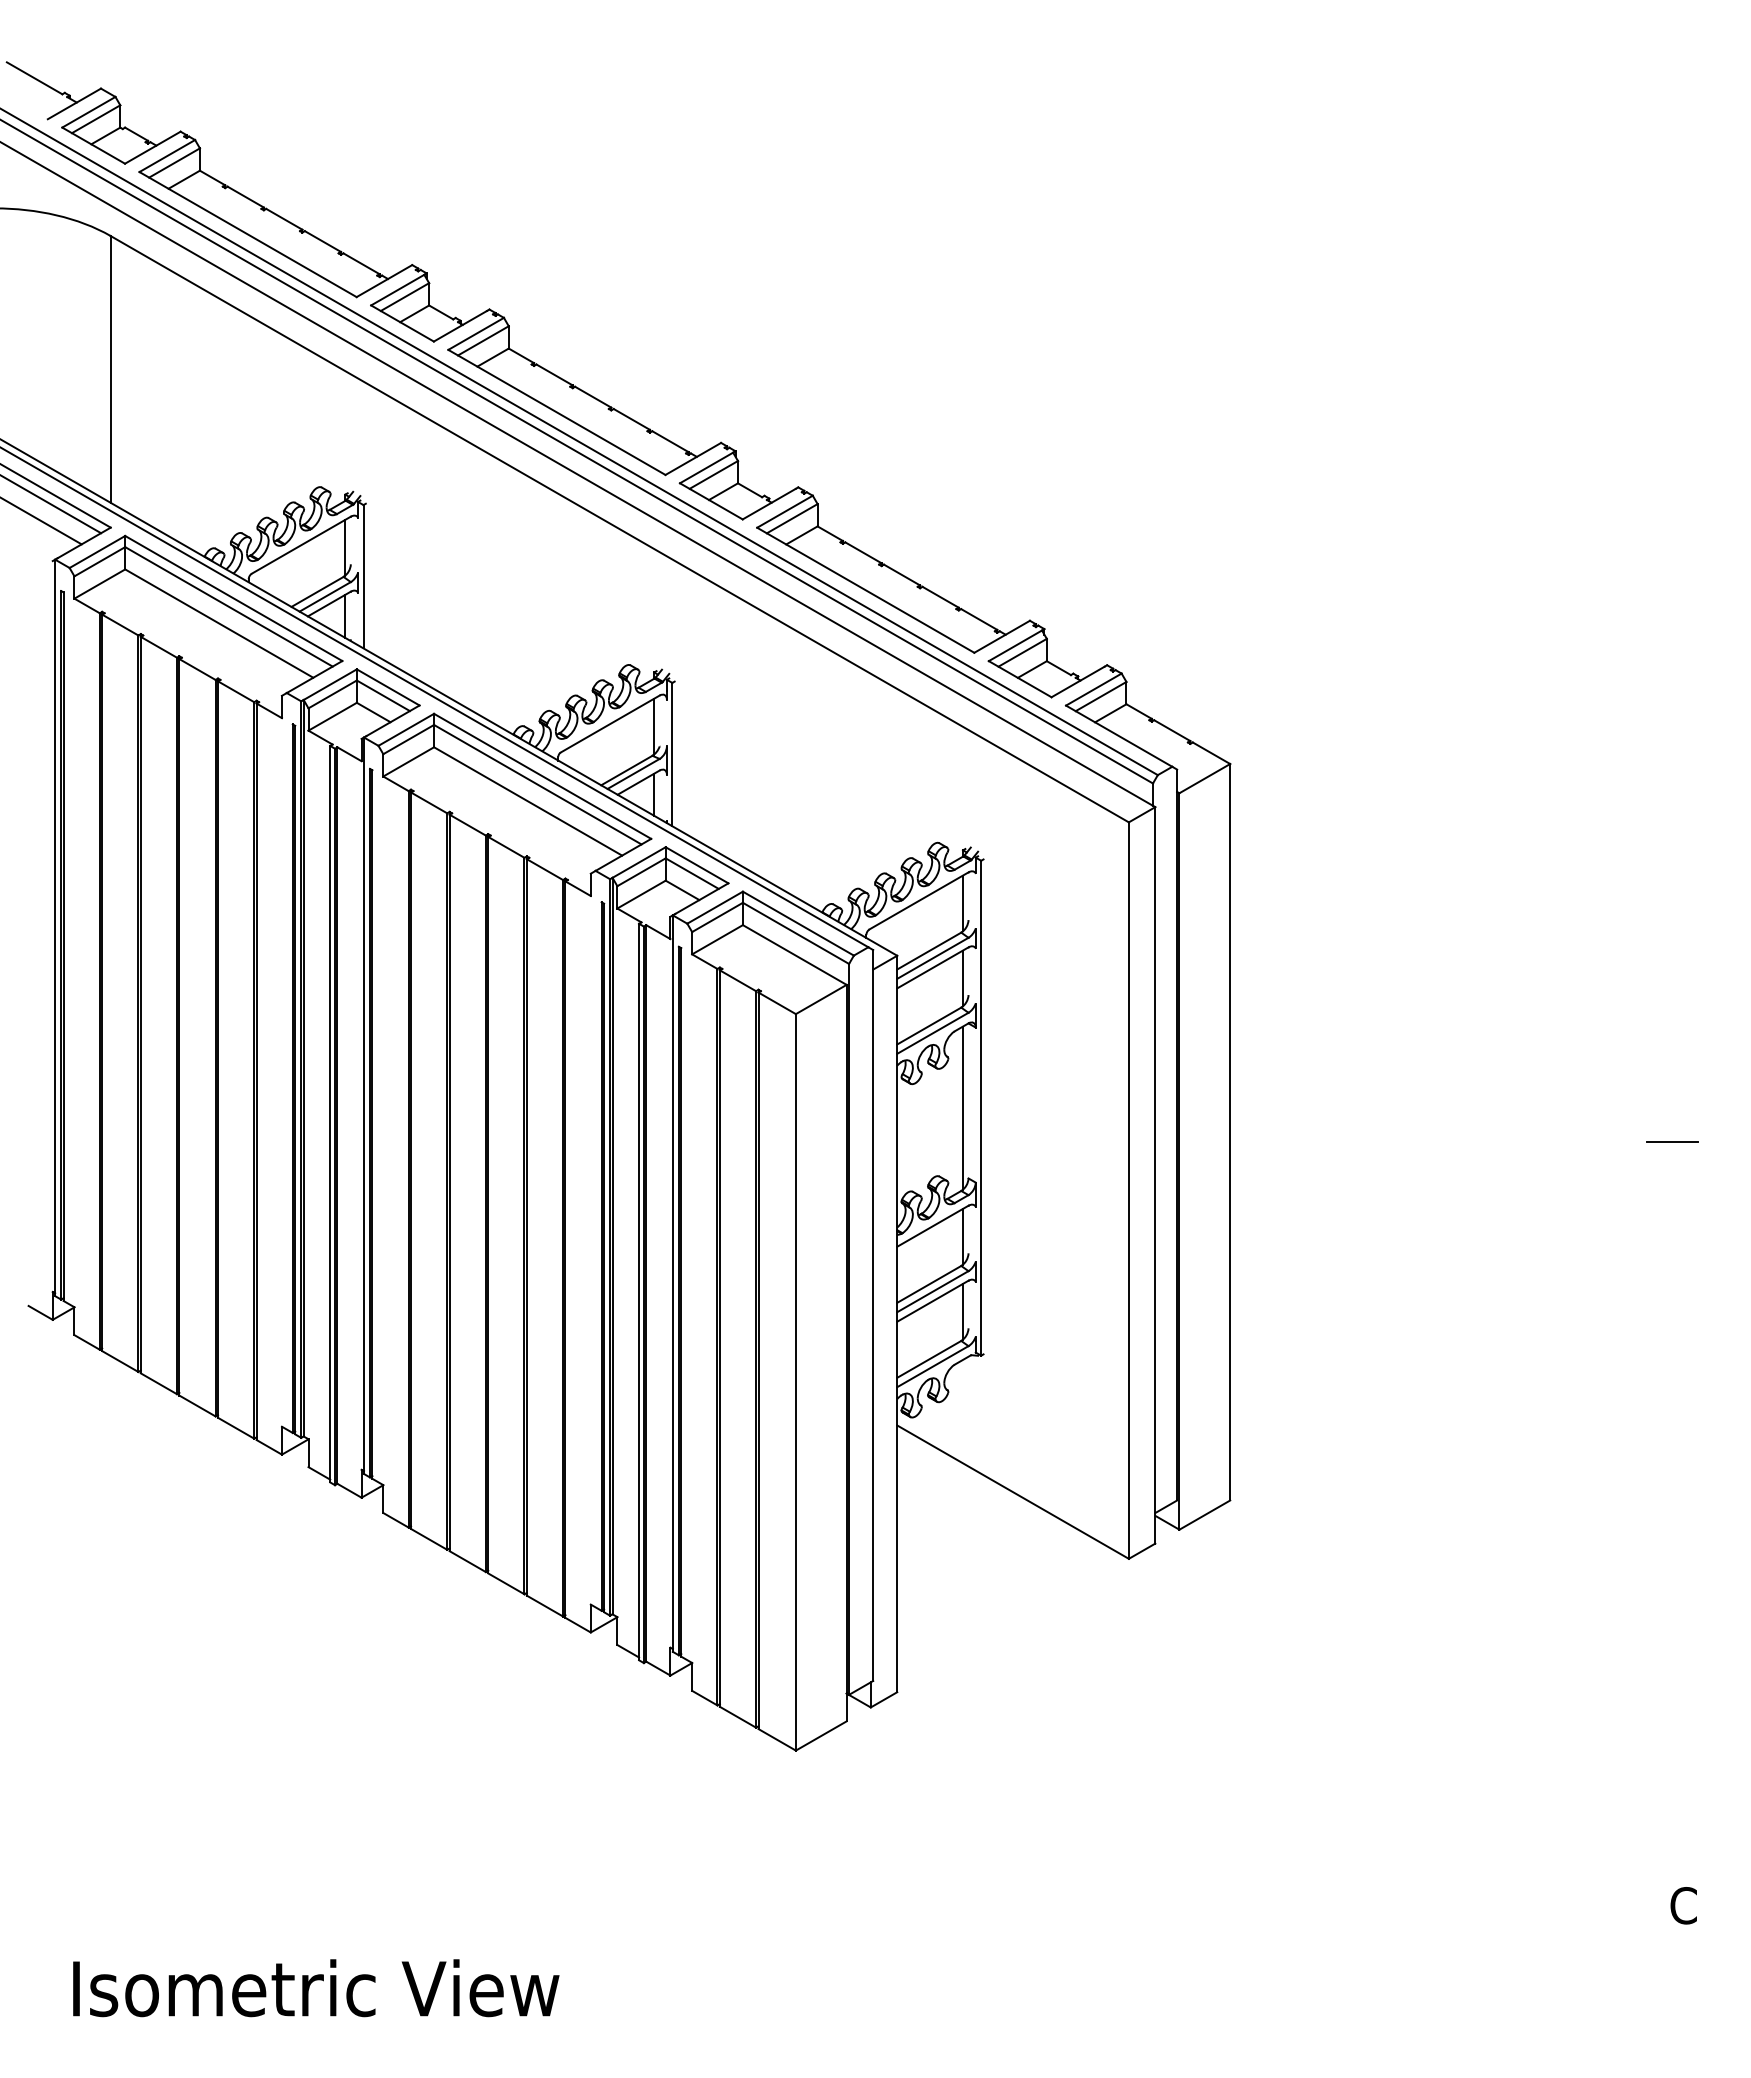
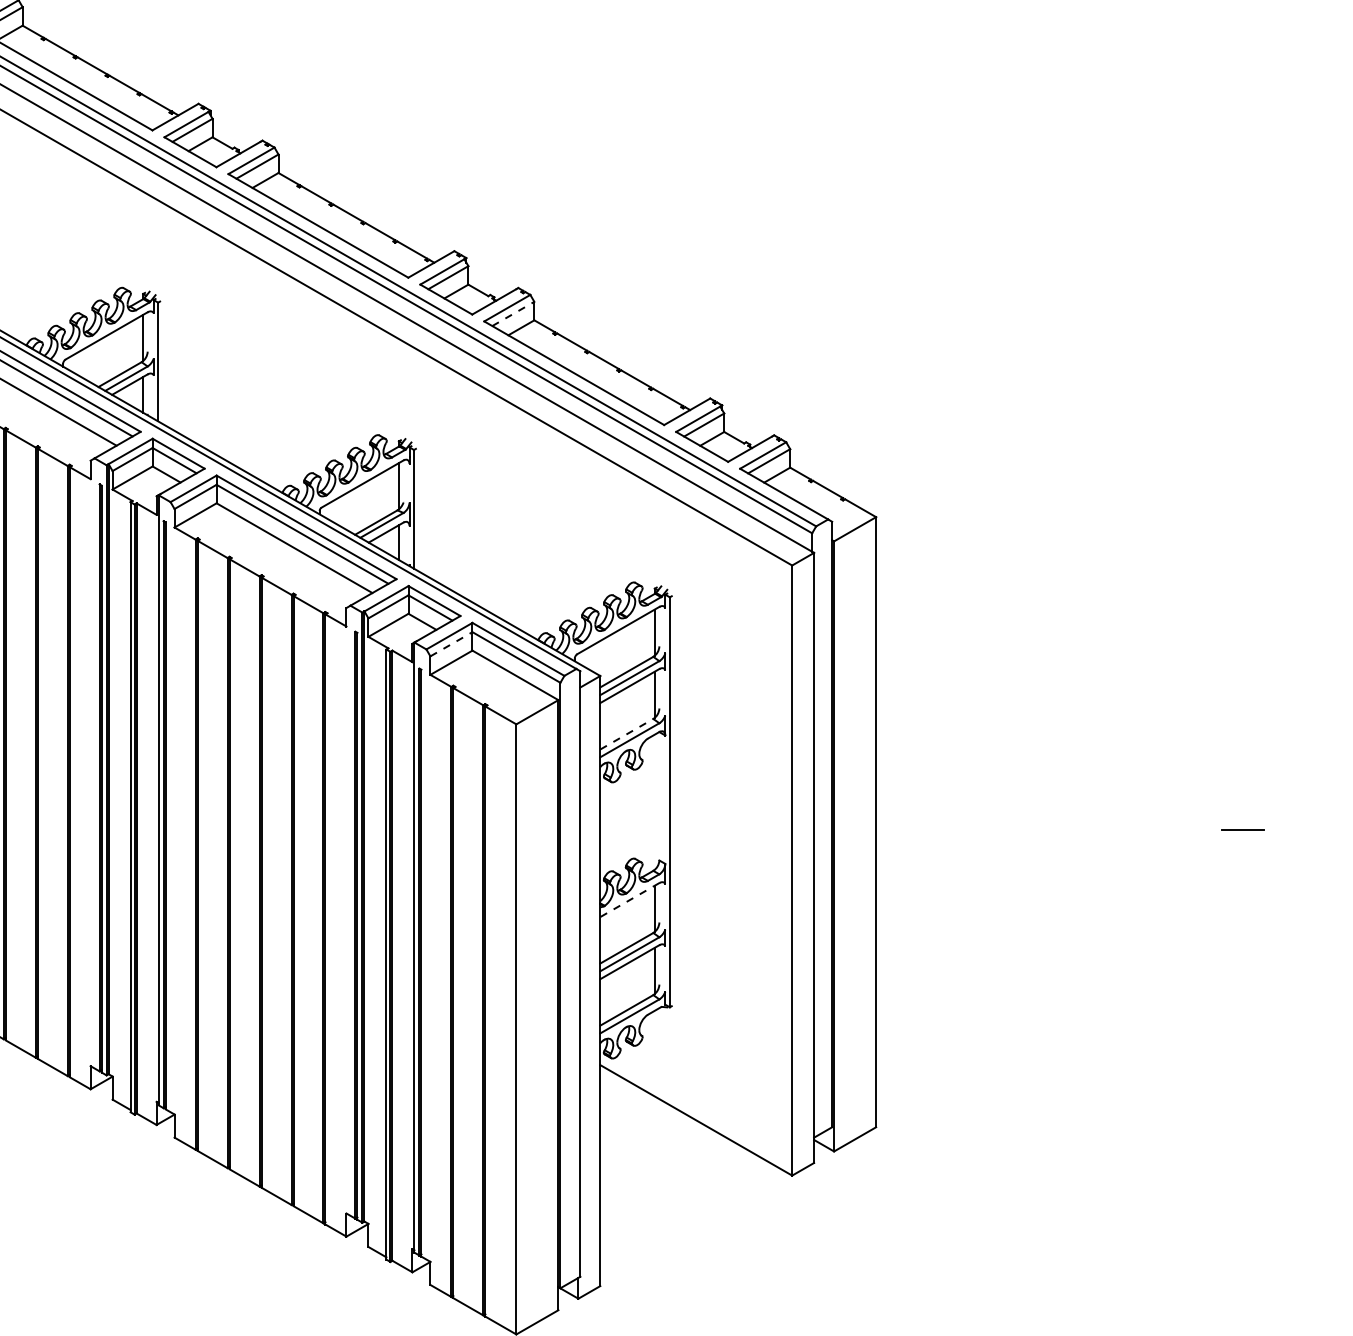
line: (792, 518) -> (513, 313), solid -> dashed
line: (717, 917) -> (451, 644), solid -> dashed
line: (929, 1026) -> (627, 734), solid -> dashed
line: (963, 1107) -> (655, 801), removed
line: (932, 1226) -> (629, 900), solid -> dashed

